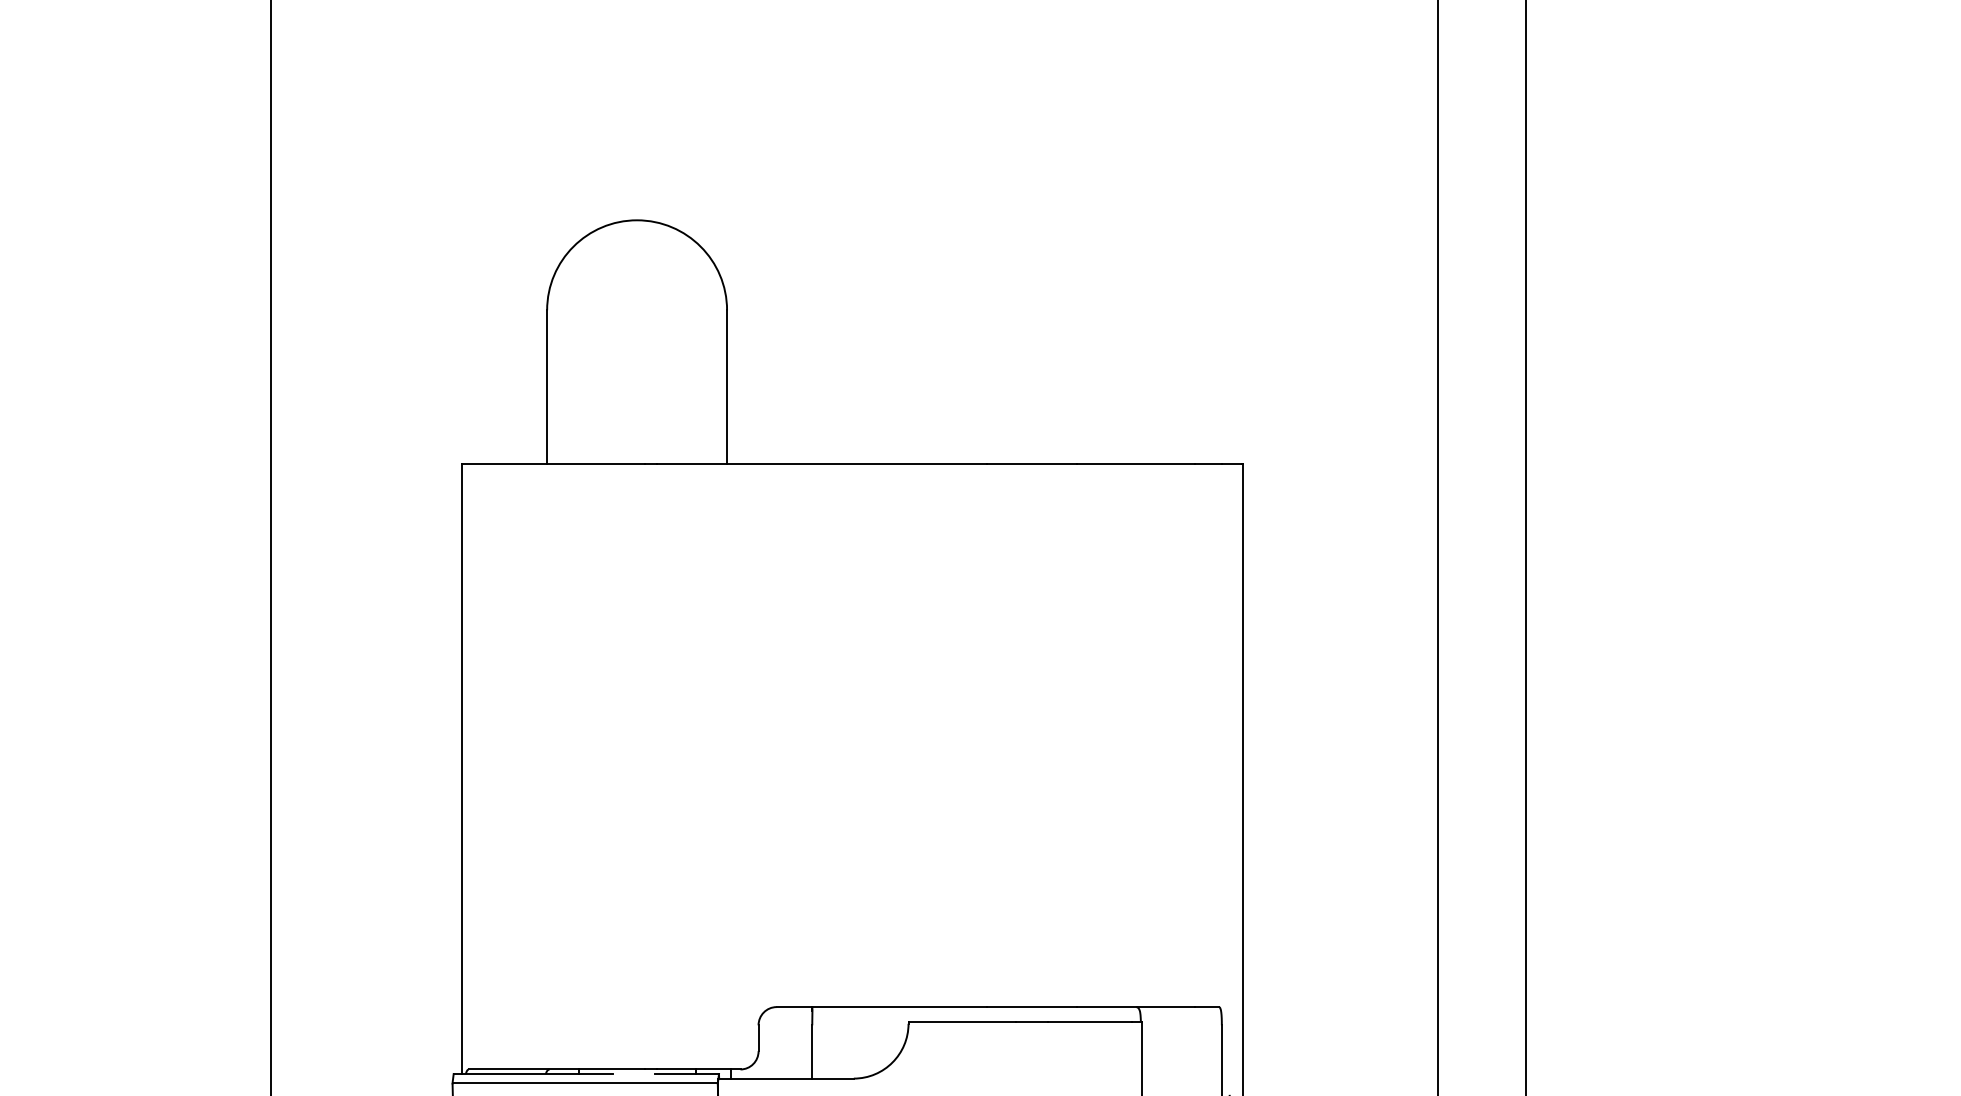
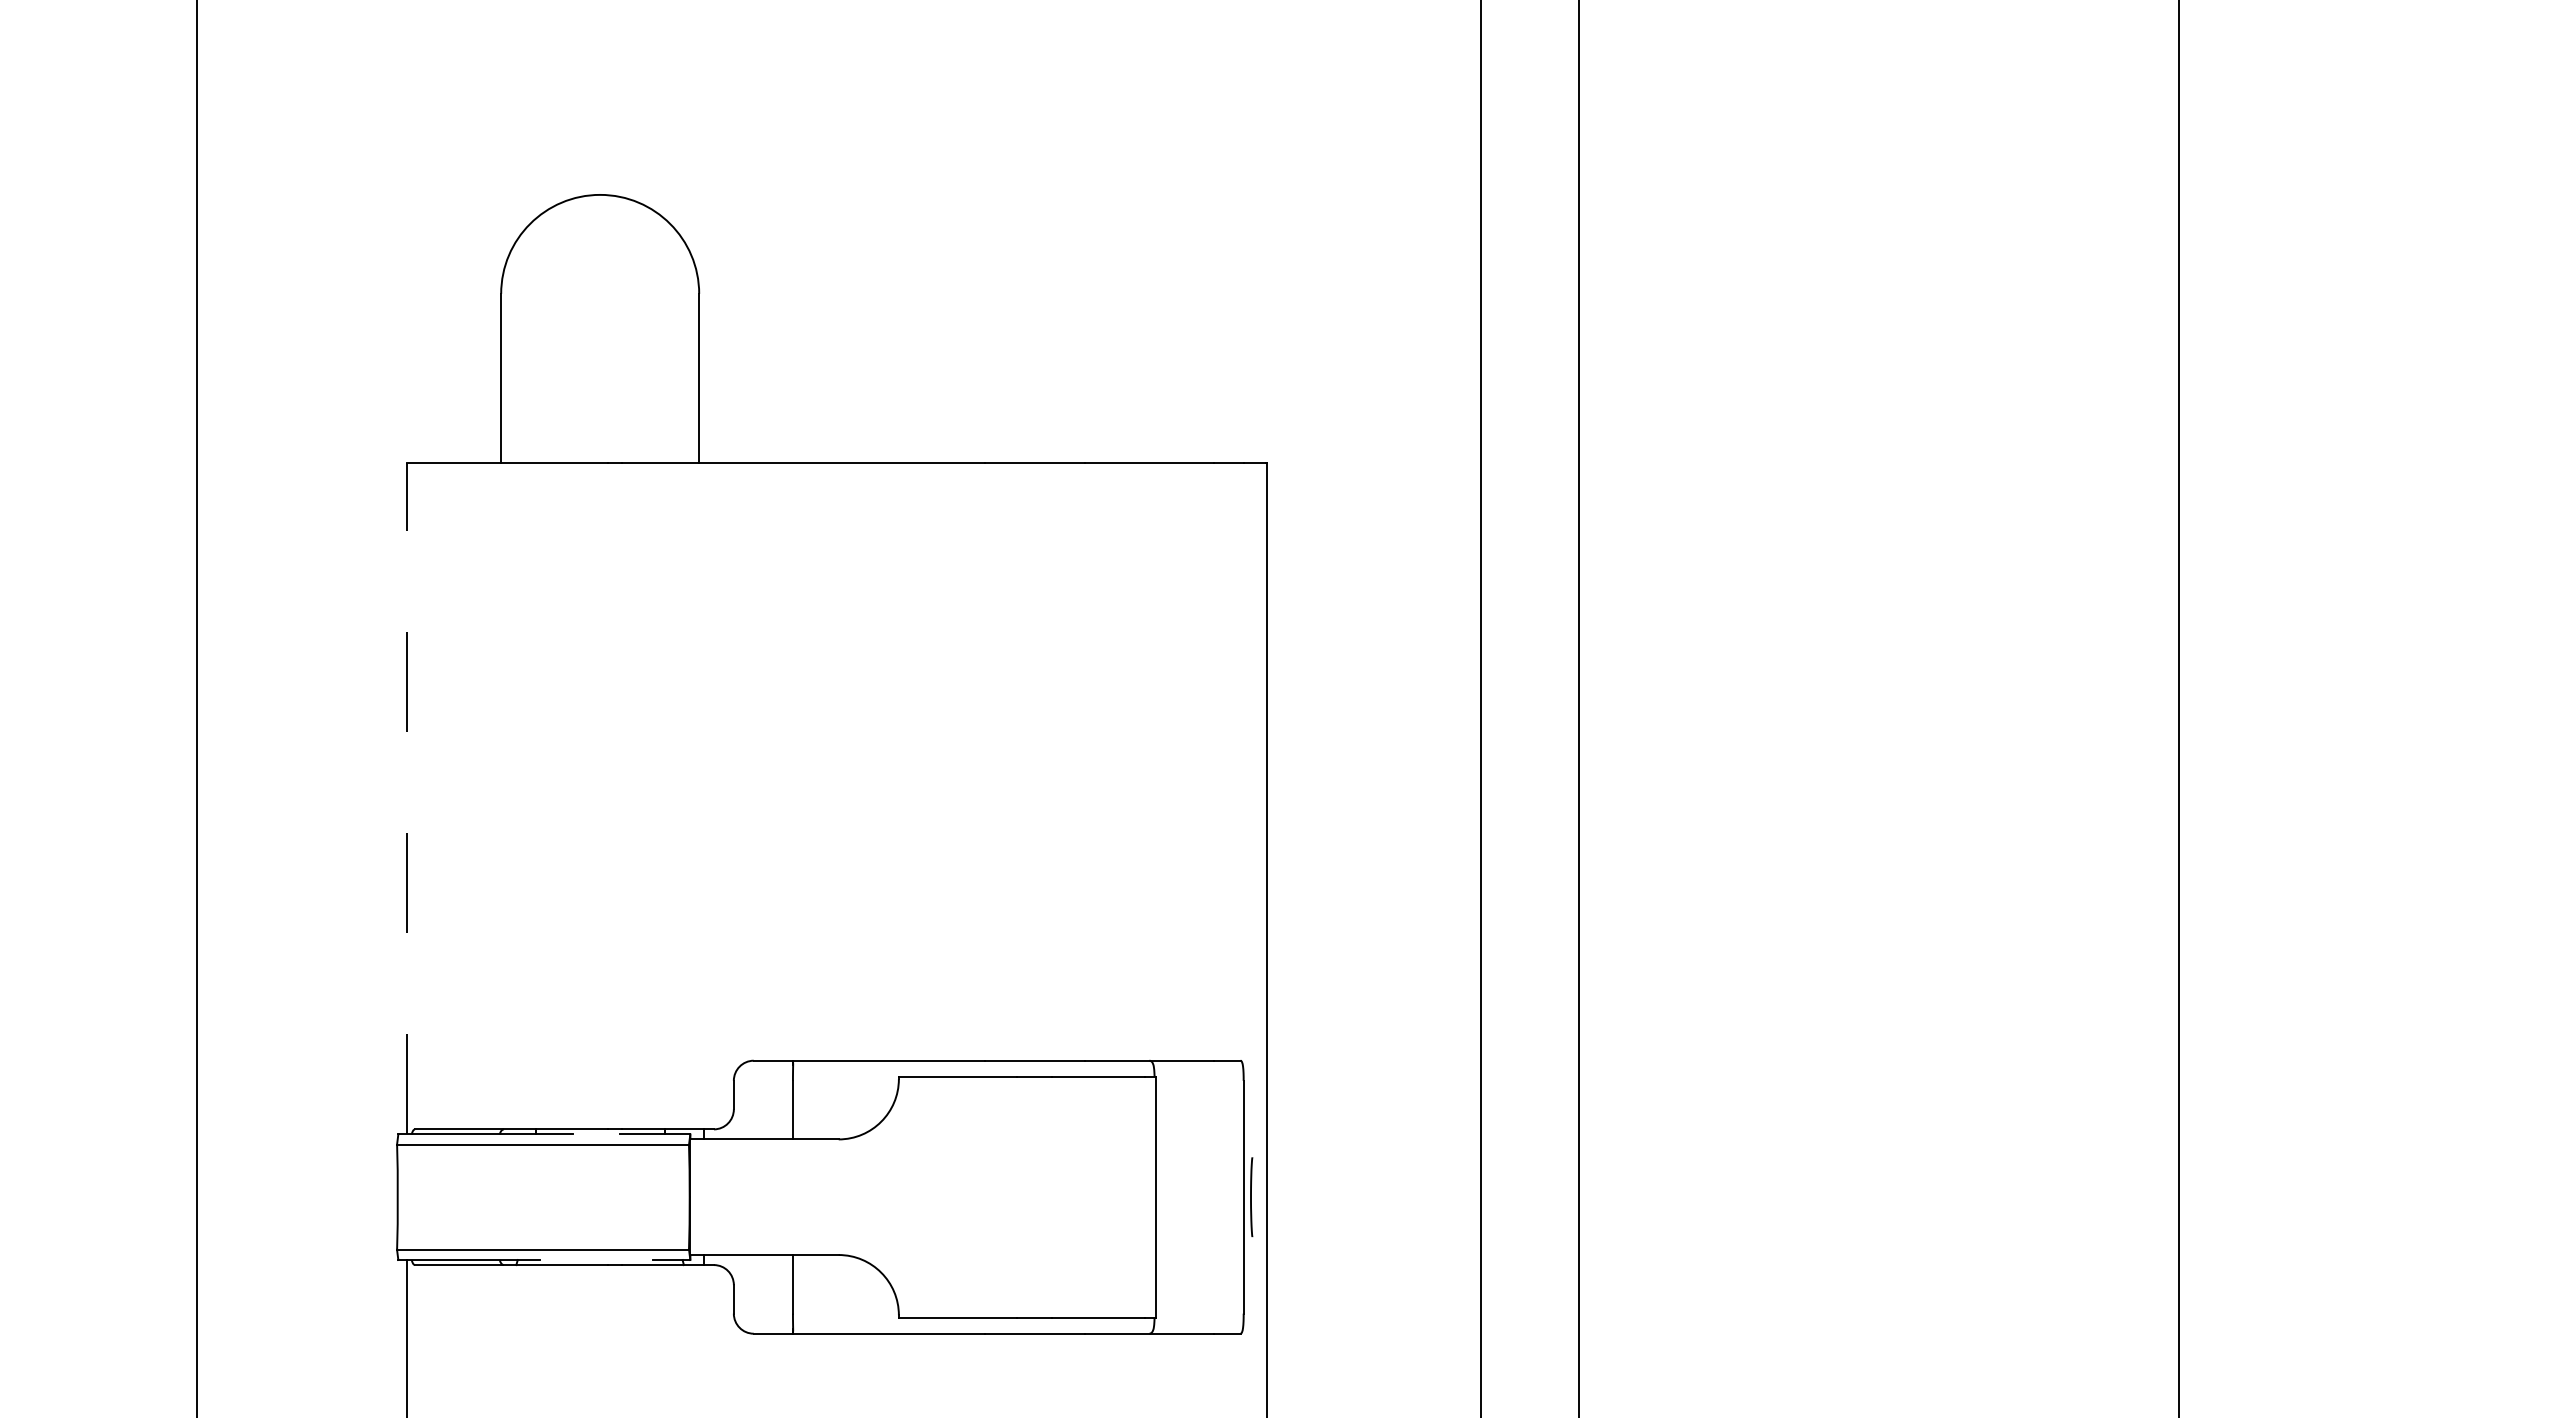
line: (462, 768) -> (407, 798), solid -> dashed

